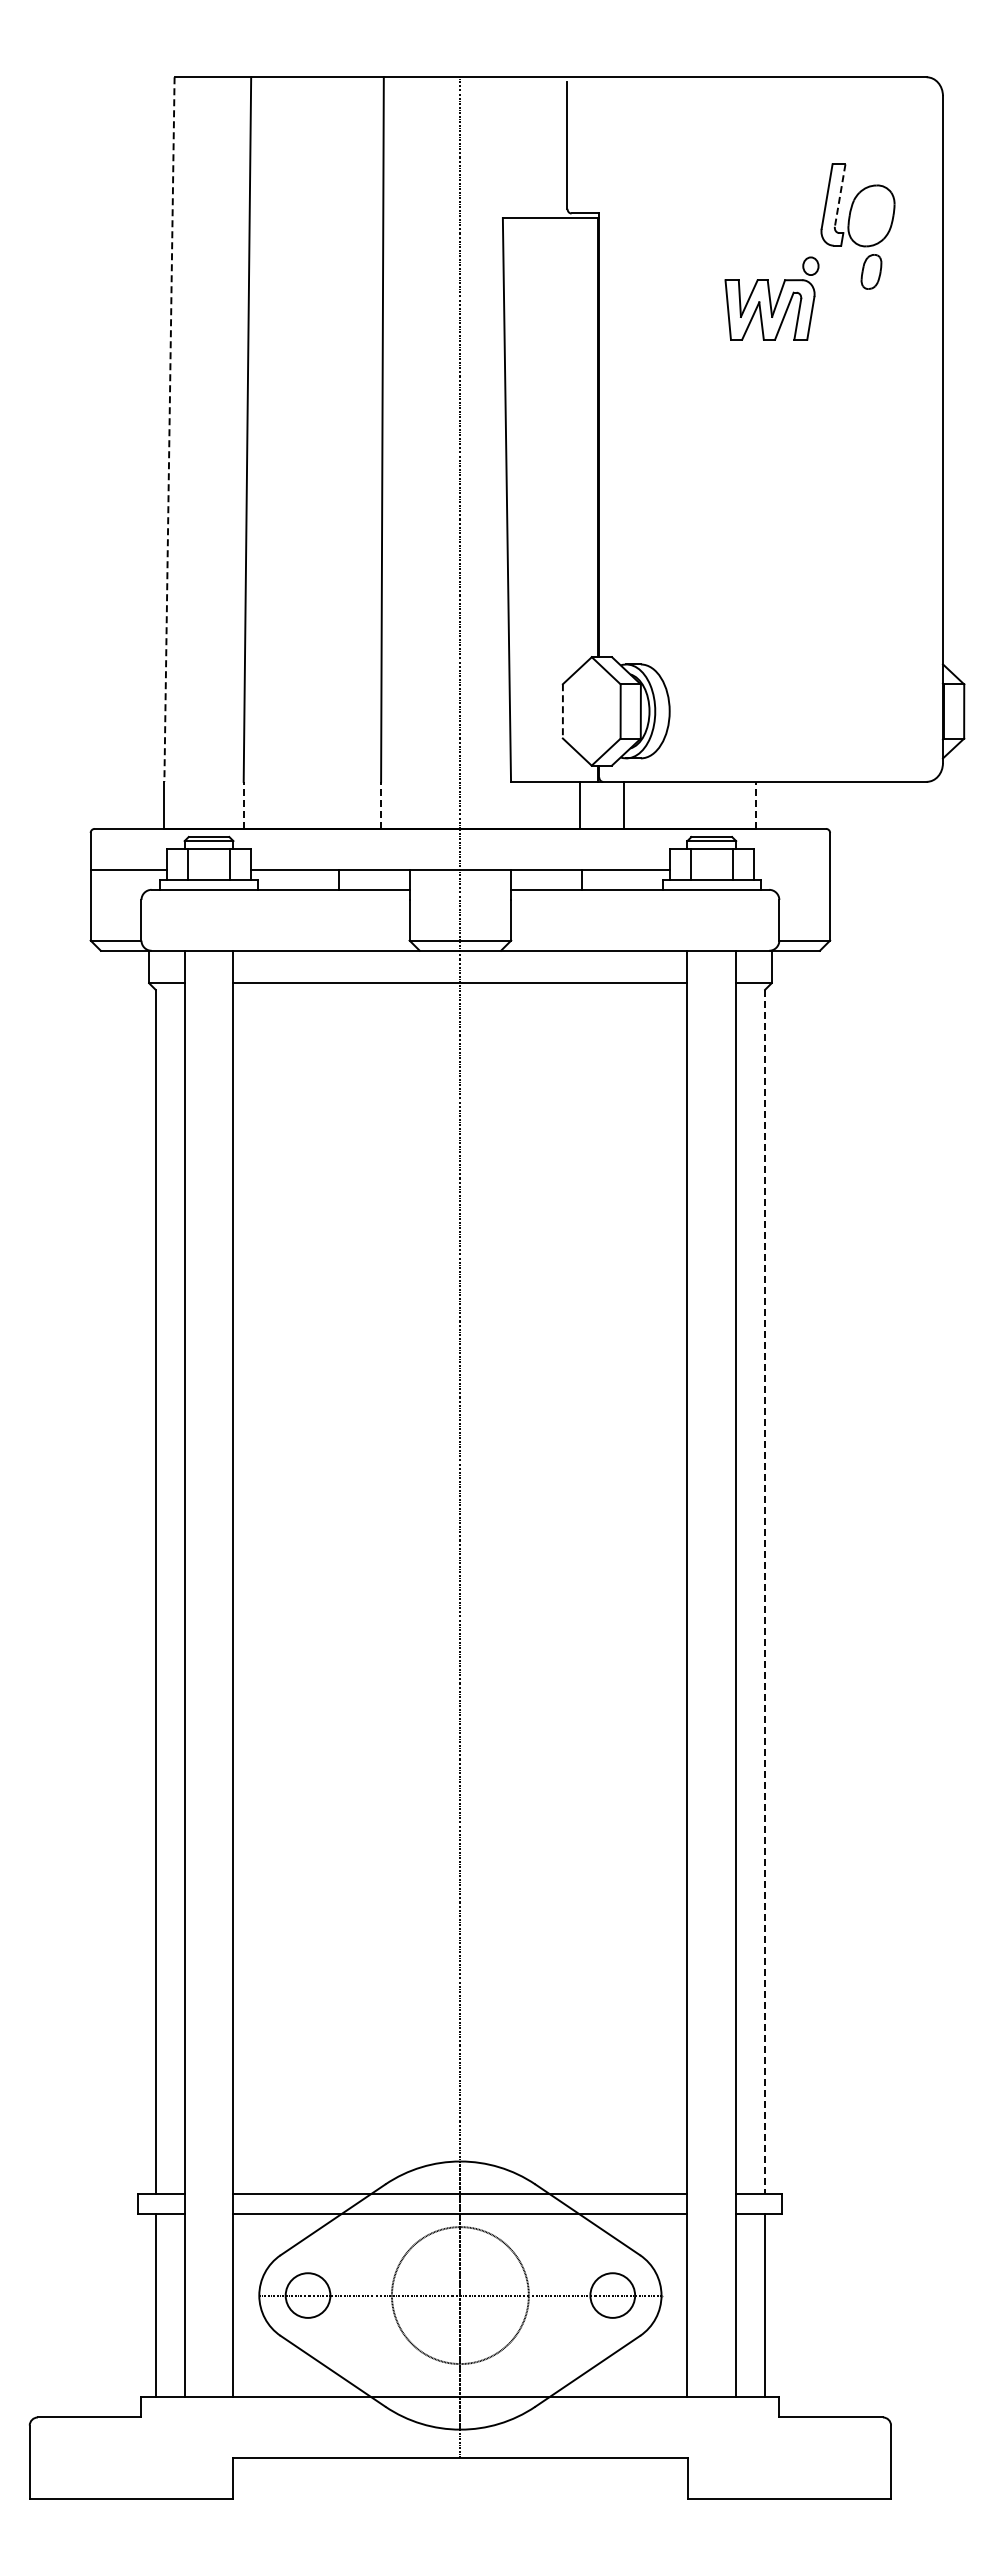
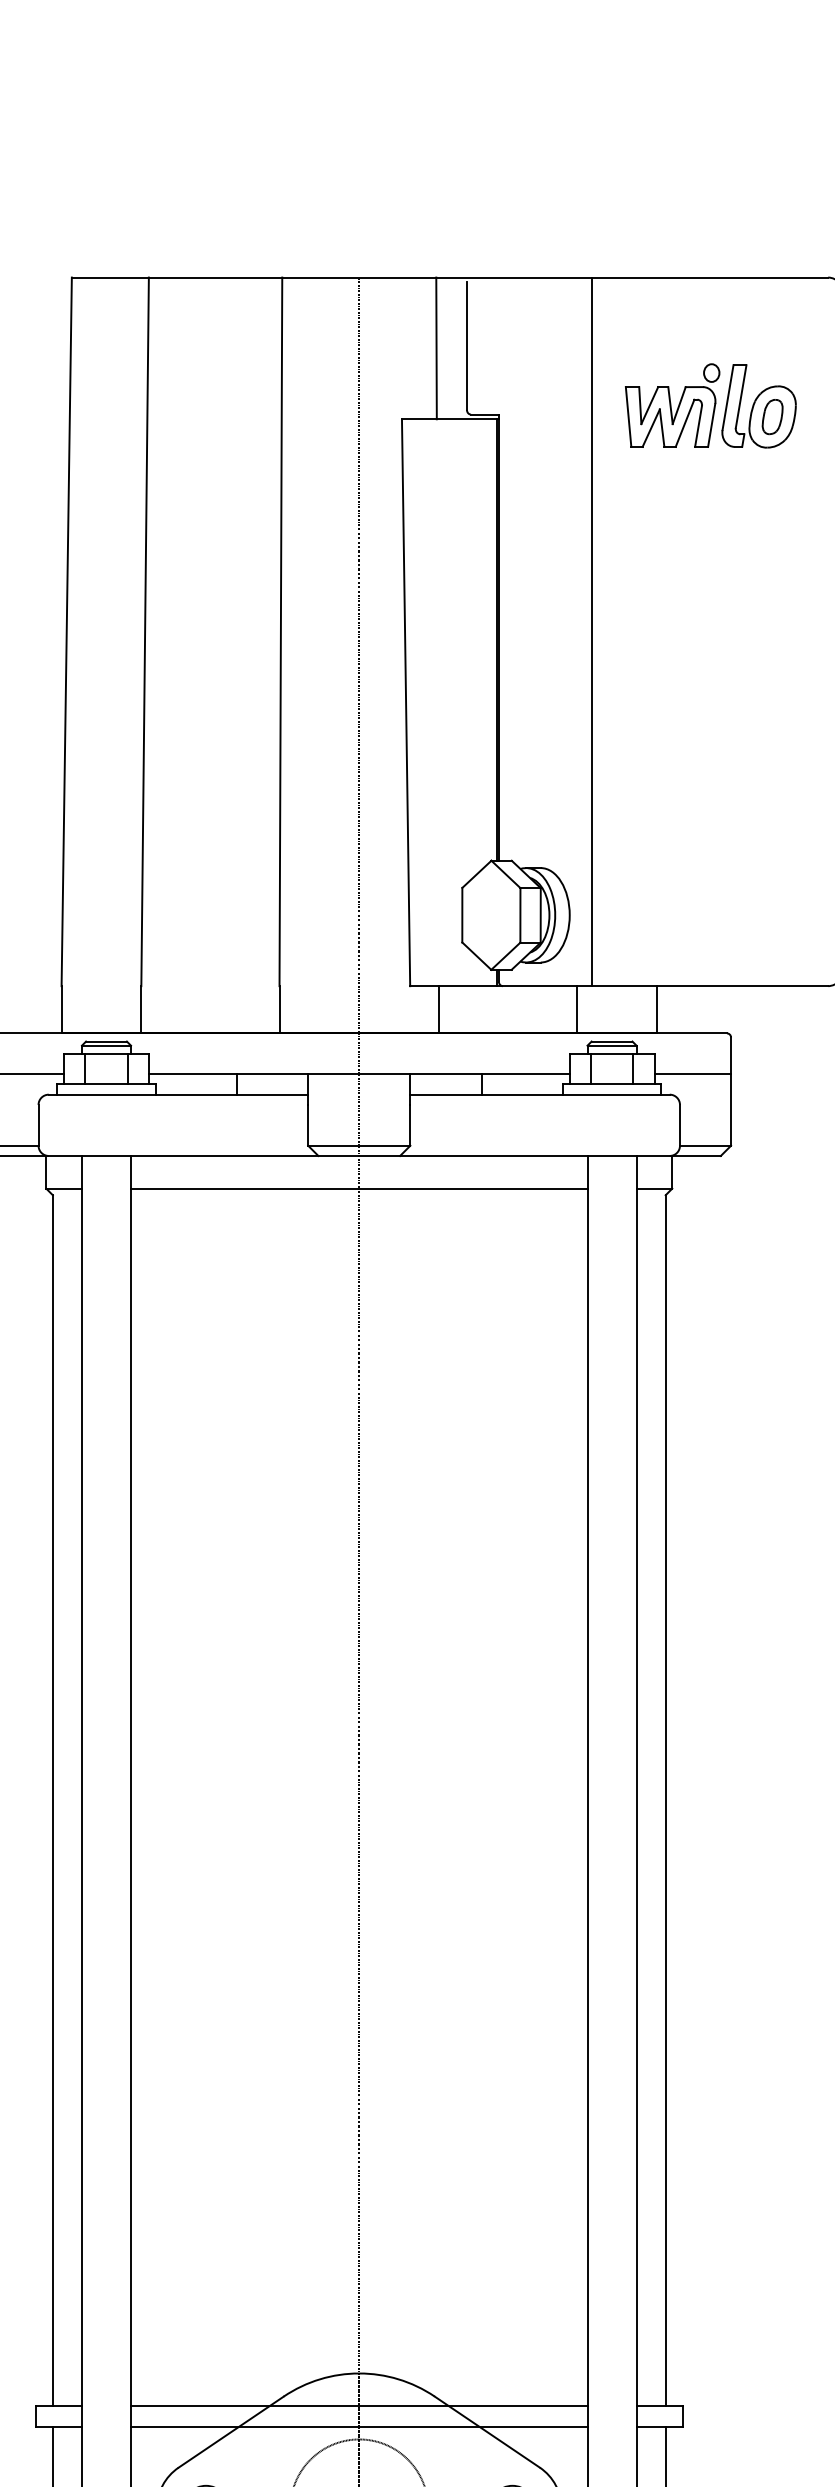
line: (537, 147) -> (436, 348), added
line: (840, 195) -> (741, 396), dashed -> solid
part: (871, 271) -> (772, 416), moved
part: (771, 298) -> (672, 405), moved
line: (691, 429) -> (591, 631), added
line: (169, 430) -> (66, 632), dashed -> solid
line: (562, 711) -> (461, 915), dashed -> solid
line: (243, 804) -> (141, 1008), dashed -> solid
line: (381, 804) -> (279, 1008), dashed -> solid
line: (579, 804) -> (438, 1008), moved
line: (624, 804) -> (577, 1008), moved
line: (756, 804) -> (657, 1008), dashed -> solid
line: (791, 869) -> (692, 1074), added
line: (765, 1592) -> (666, 1801), dashed -> solid

